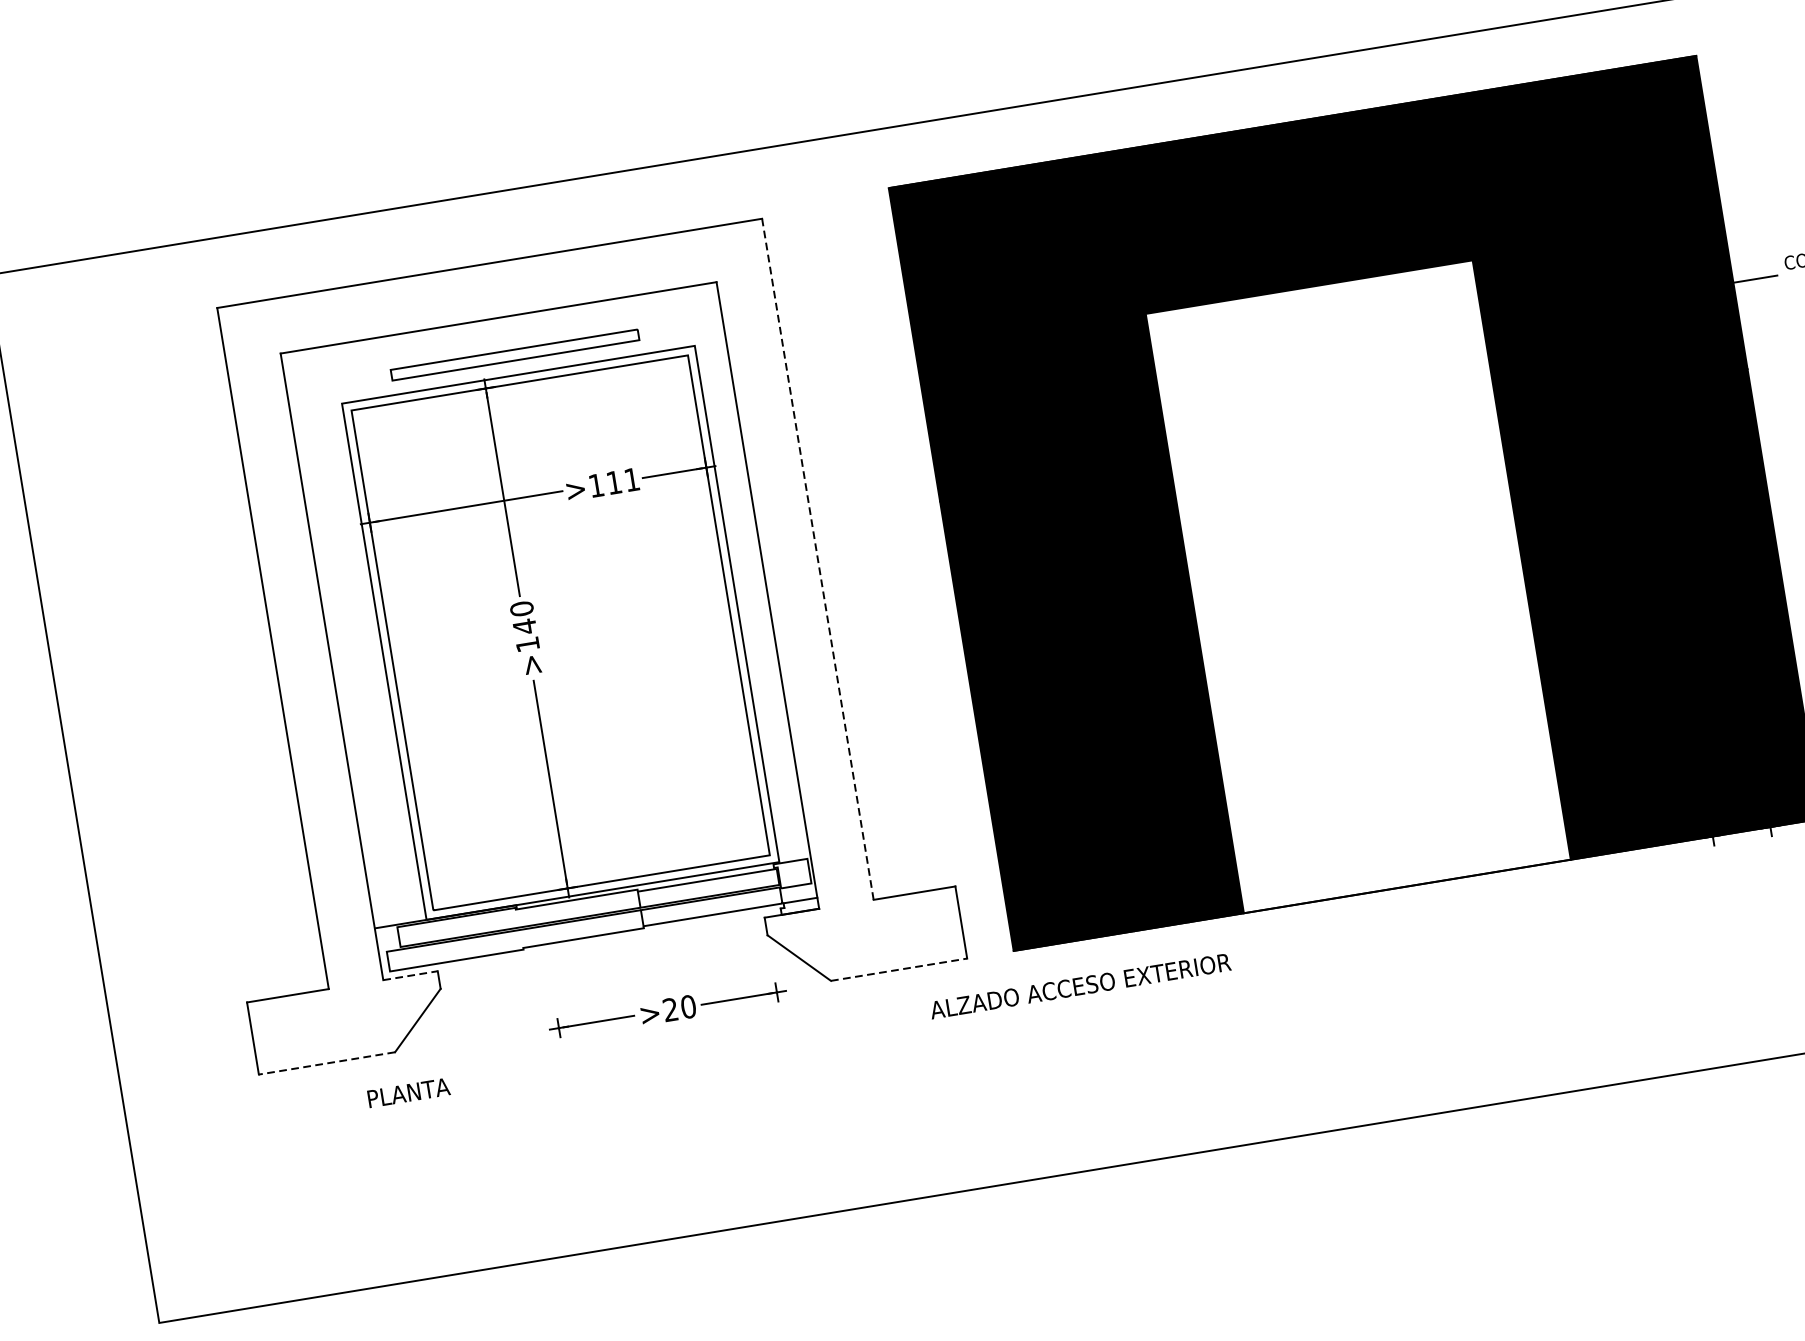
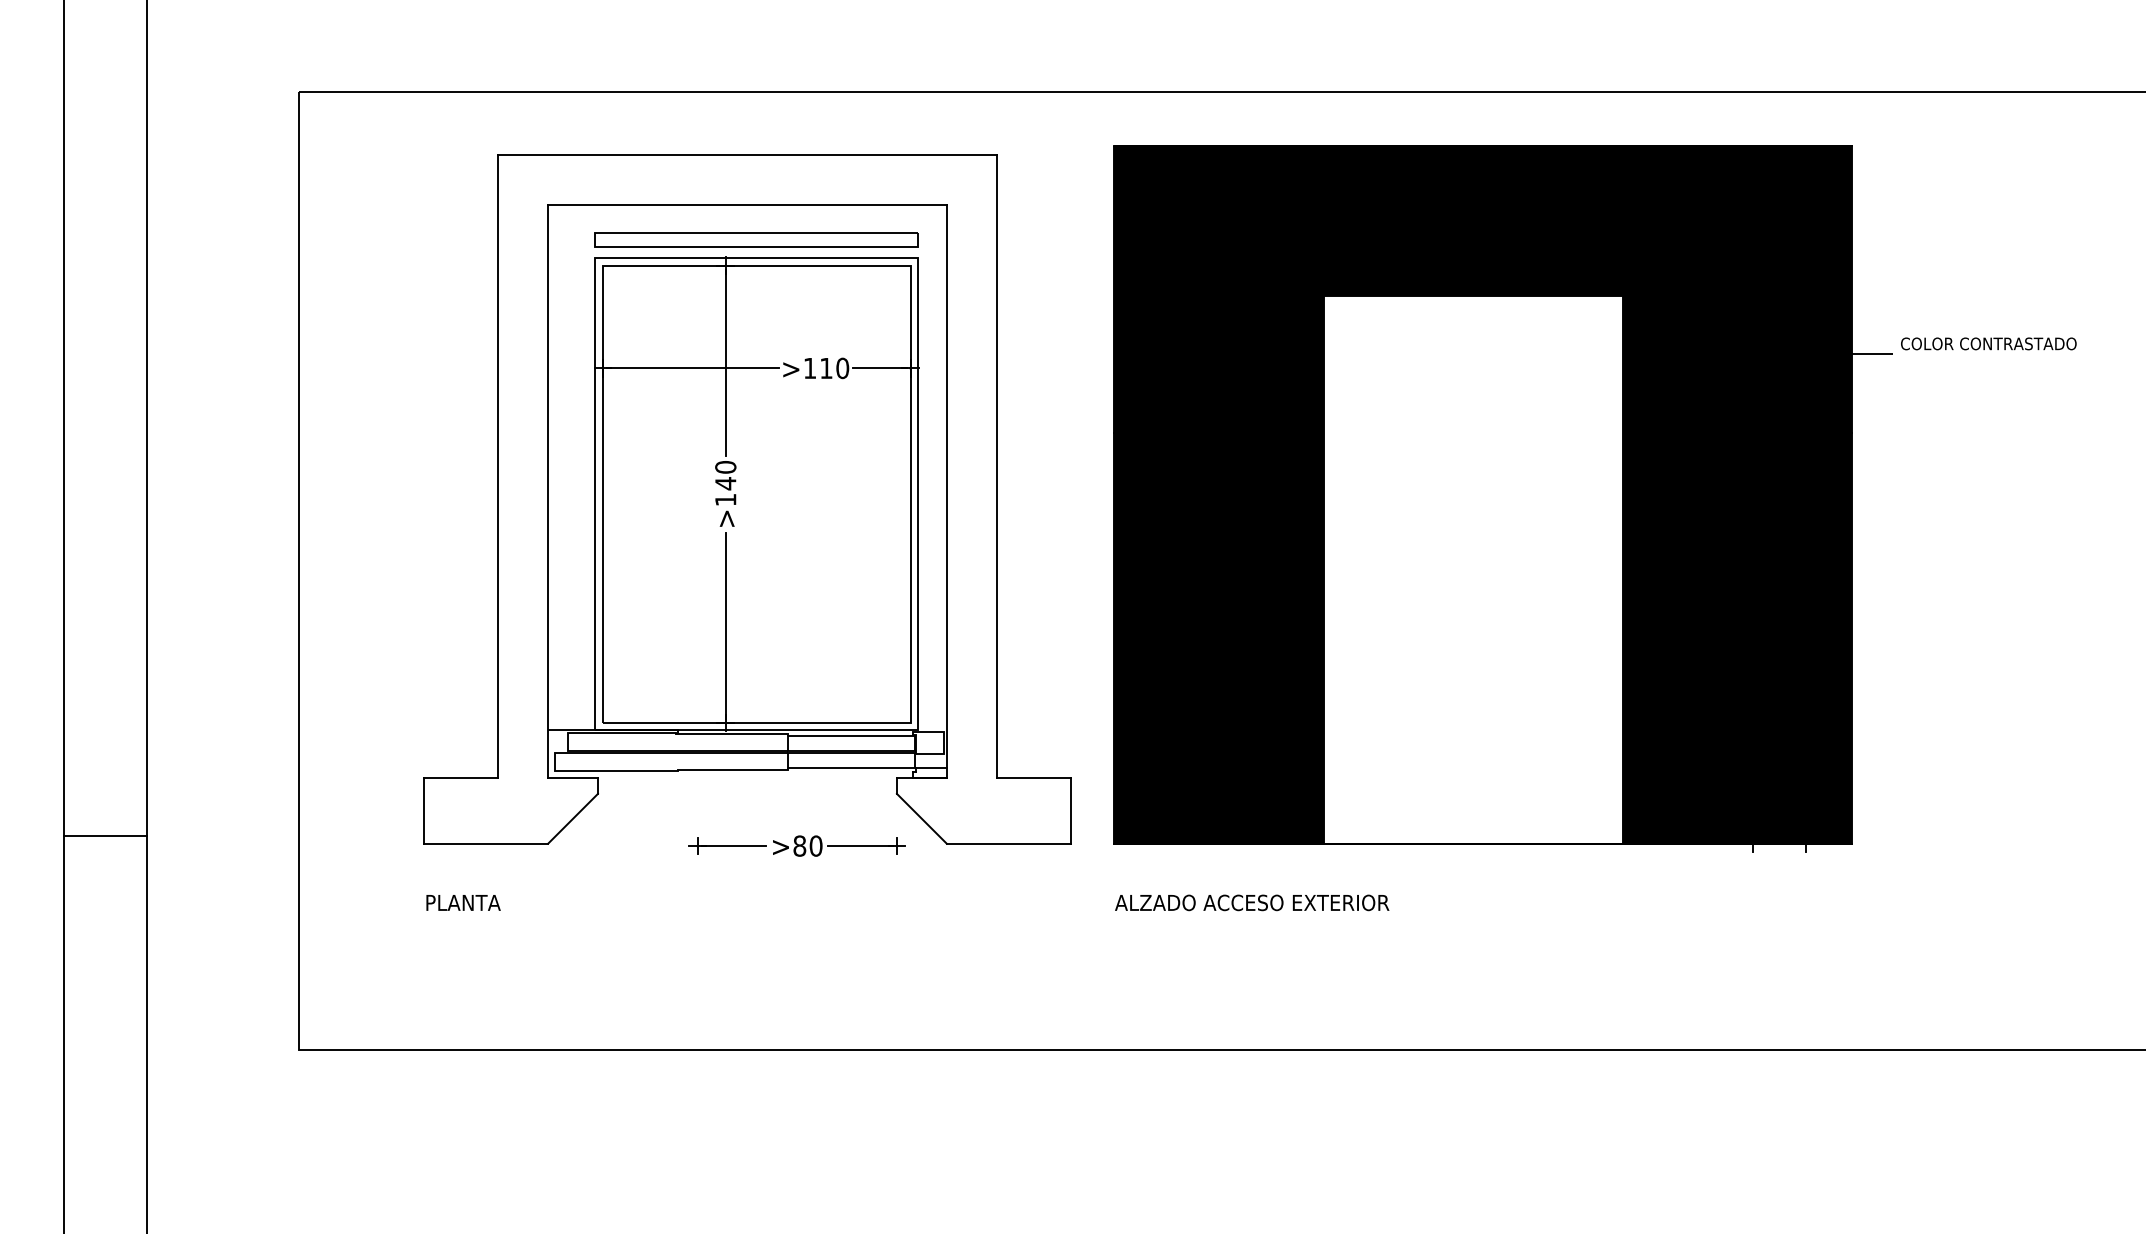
part: (514, 354) -> (756, 239), size x1.43
text: (631, 479) -> (842, 368), >111 -> >110
line: (817, 558) -> (996, 465), dashed -> solid
line: (899, 969) -> (1009, 843), dashed -> solid
line: (410, 975) -> (573, 777), dashed -> solid
text: (1080, 985) -> (1252, 902), moved
text: (670, 1009) -> (799, 845), >20 -> >80
line: (326, 1063) -> (485, 843), dashed -> solid
text: (408, 1092) -> (463, 902), moved

